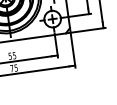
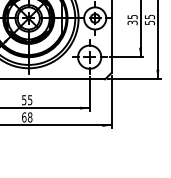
text: (14, 68) -> (27, 117), 75 -> 68

